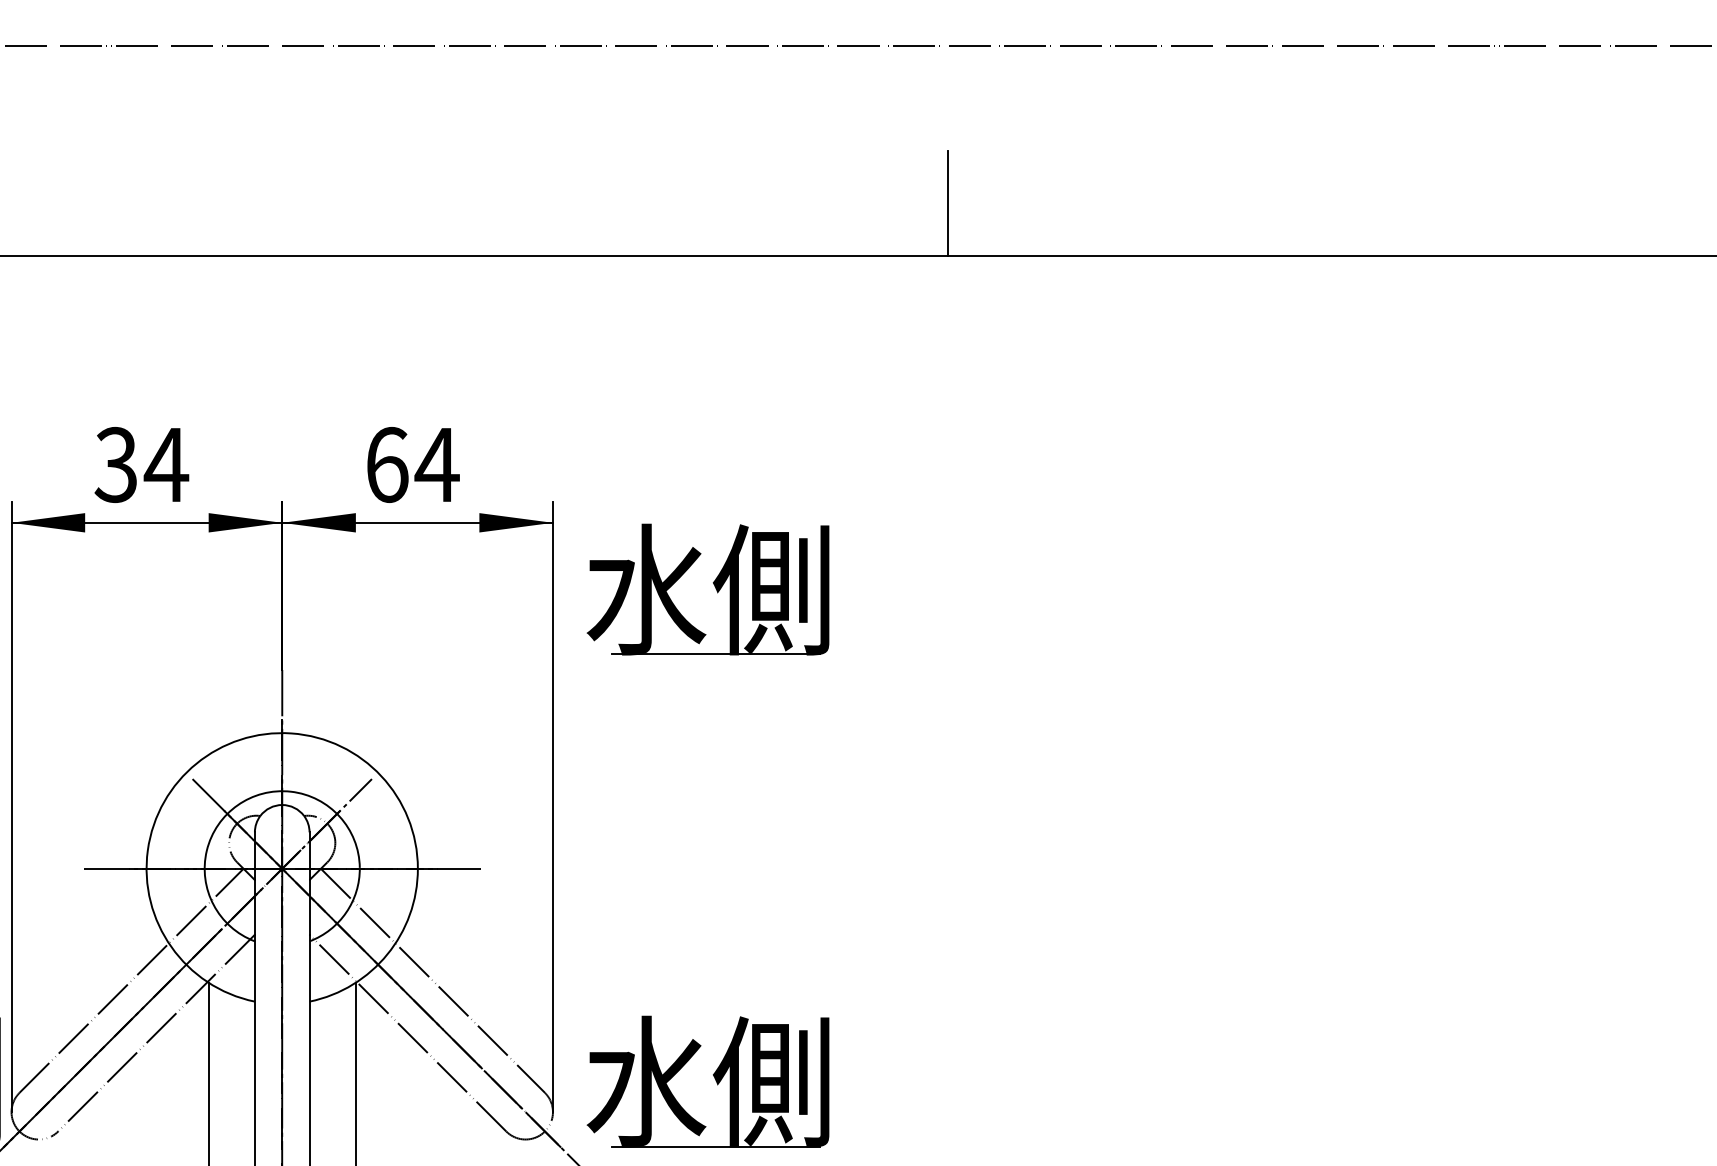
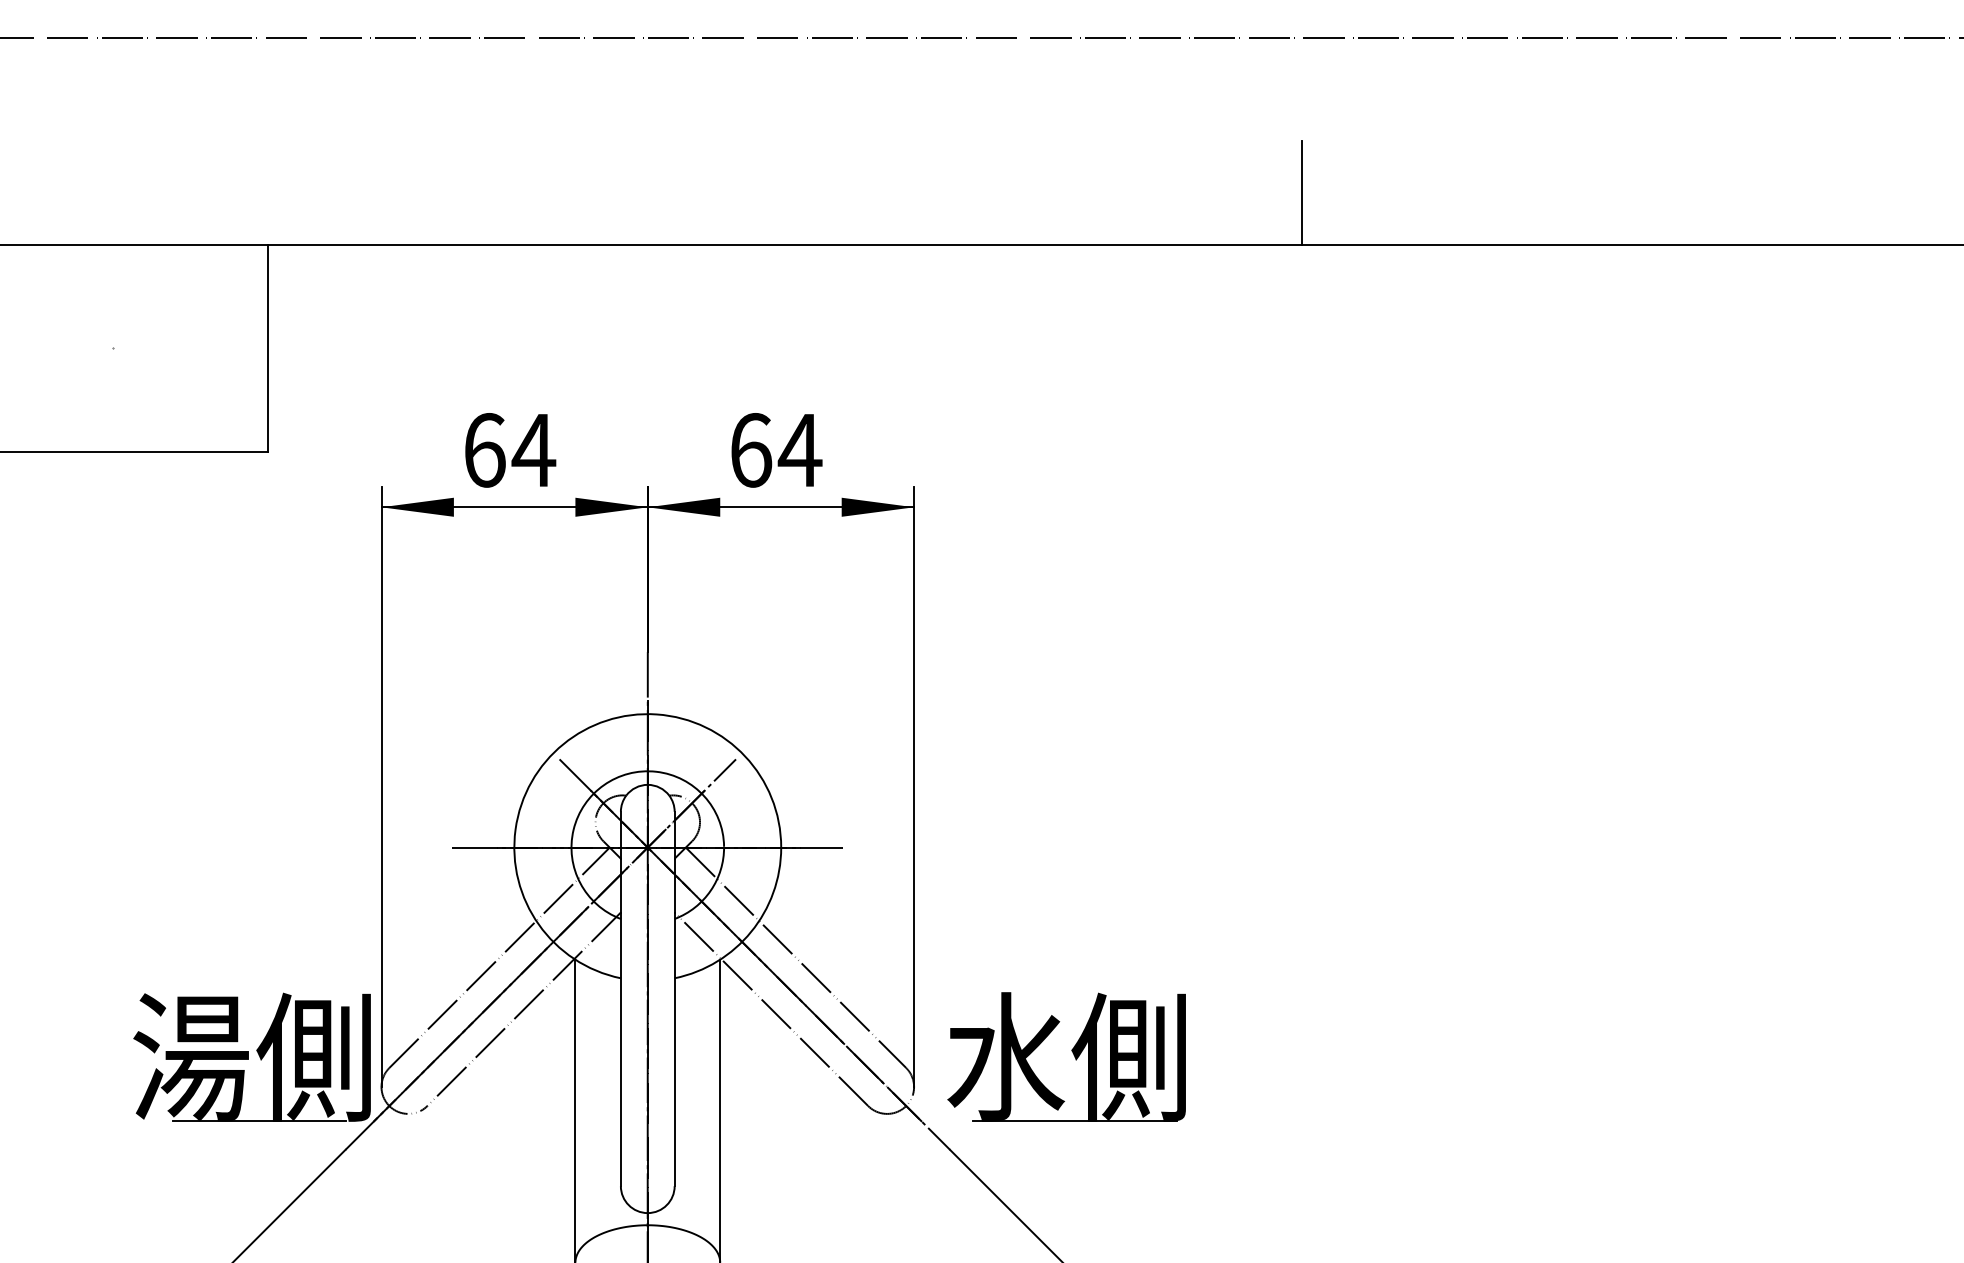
text: (116, 465) -> (484, 450), 34 -> 64
part: (714, 586) -> (1072, 569), removed

